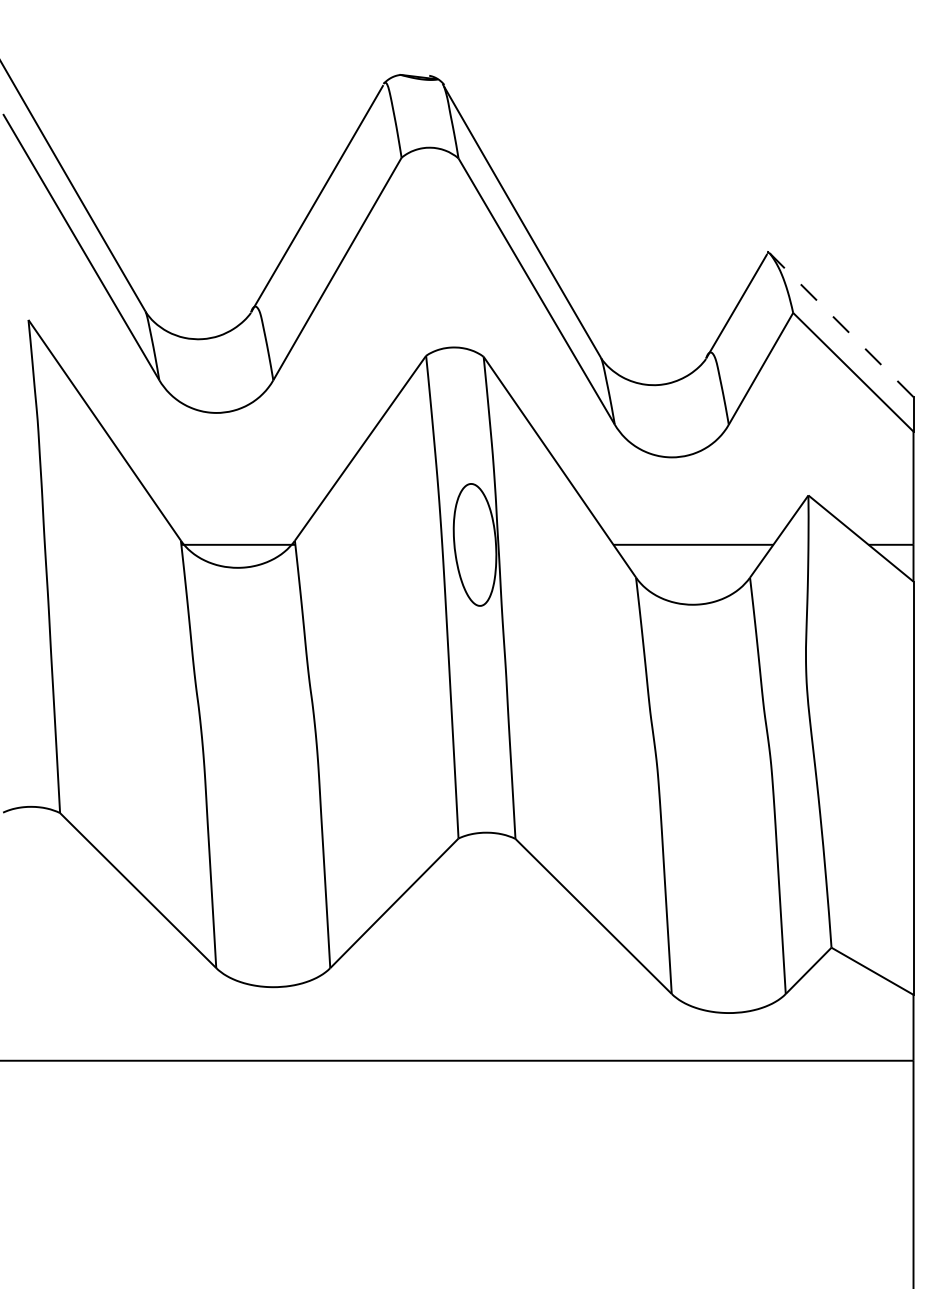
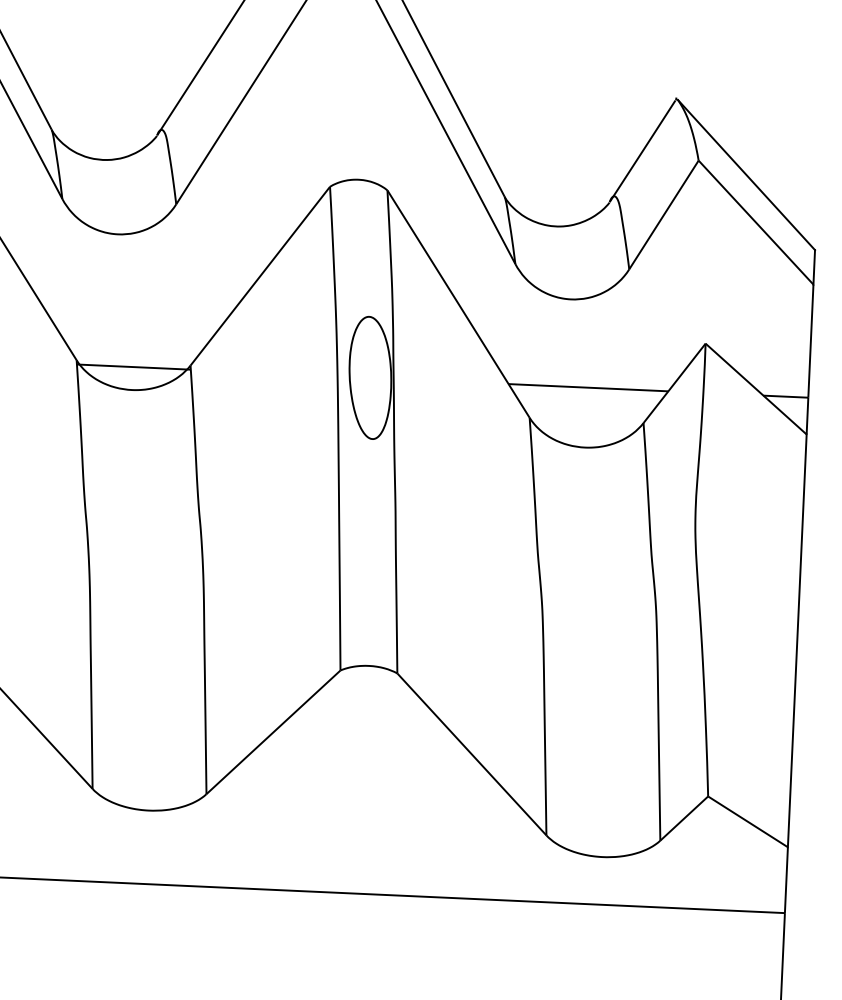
line: (841, 324) -> (746, 174), dashed -> solid

